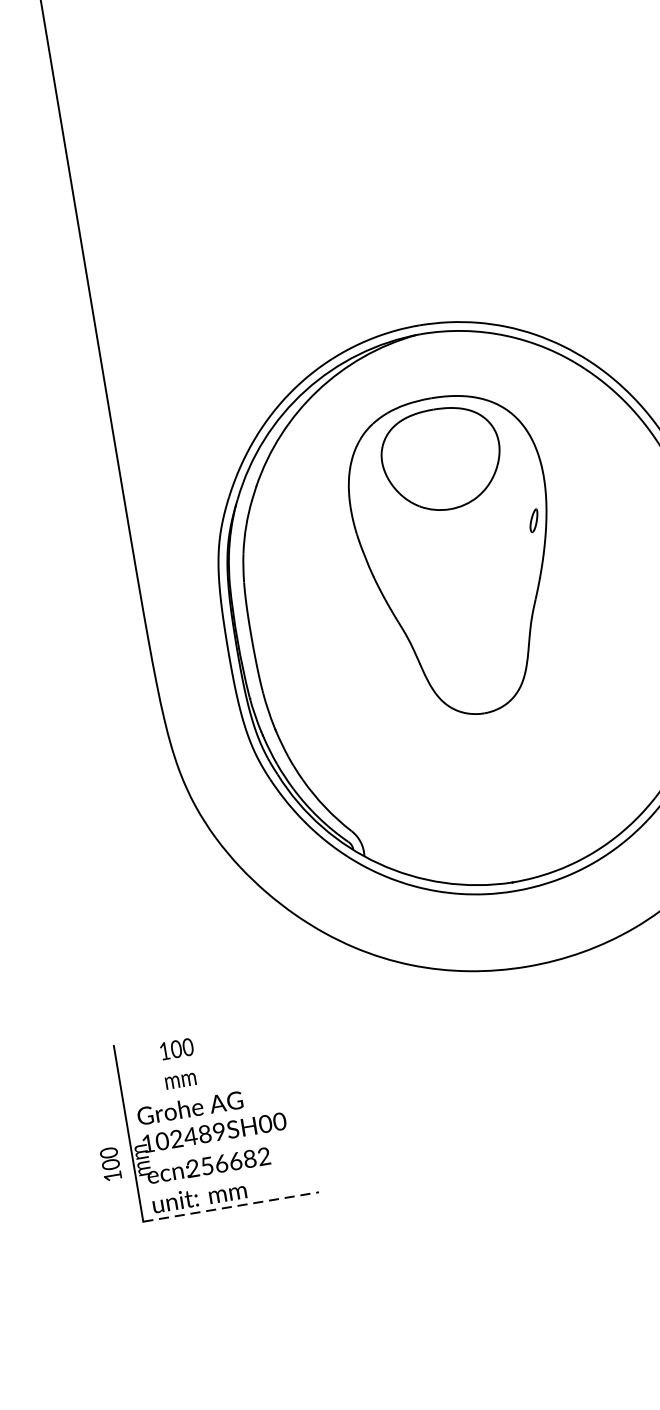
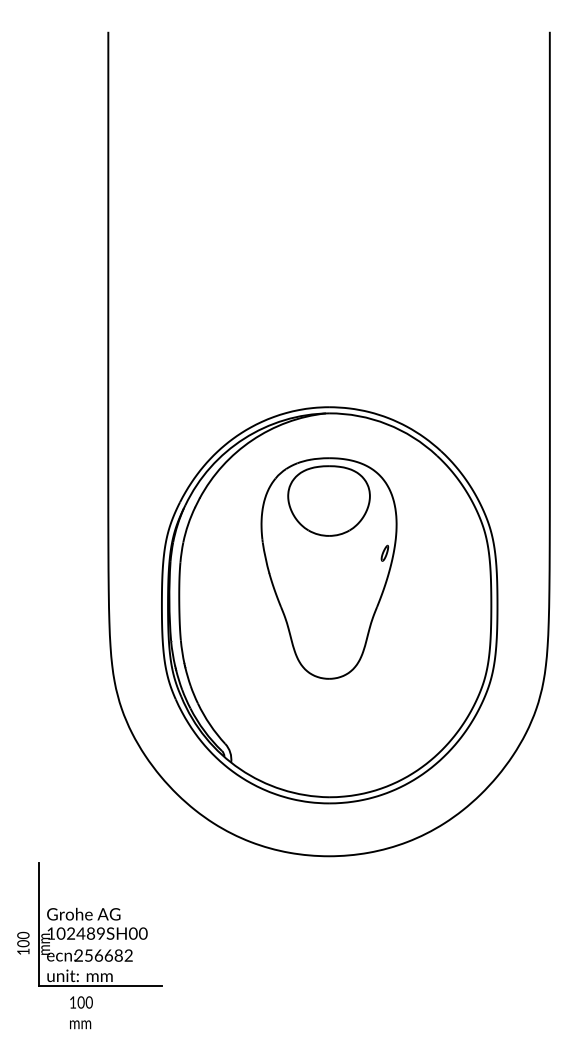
text: (179, 1063) -> (81, 1012), moved
line: (231, 1207) -> (100, 986), dashed -> solid

